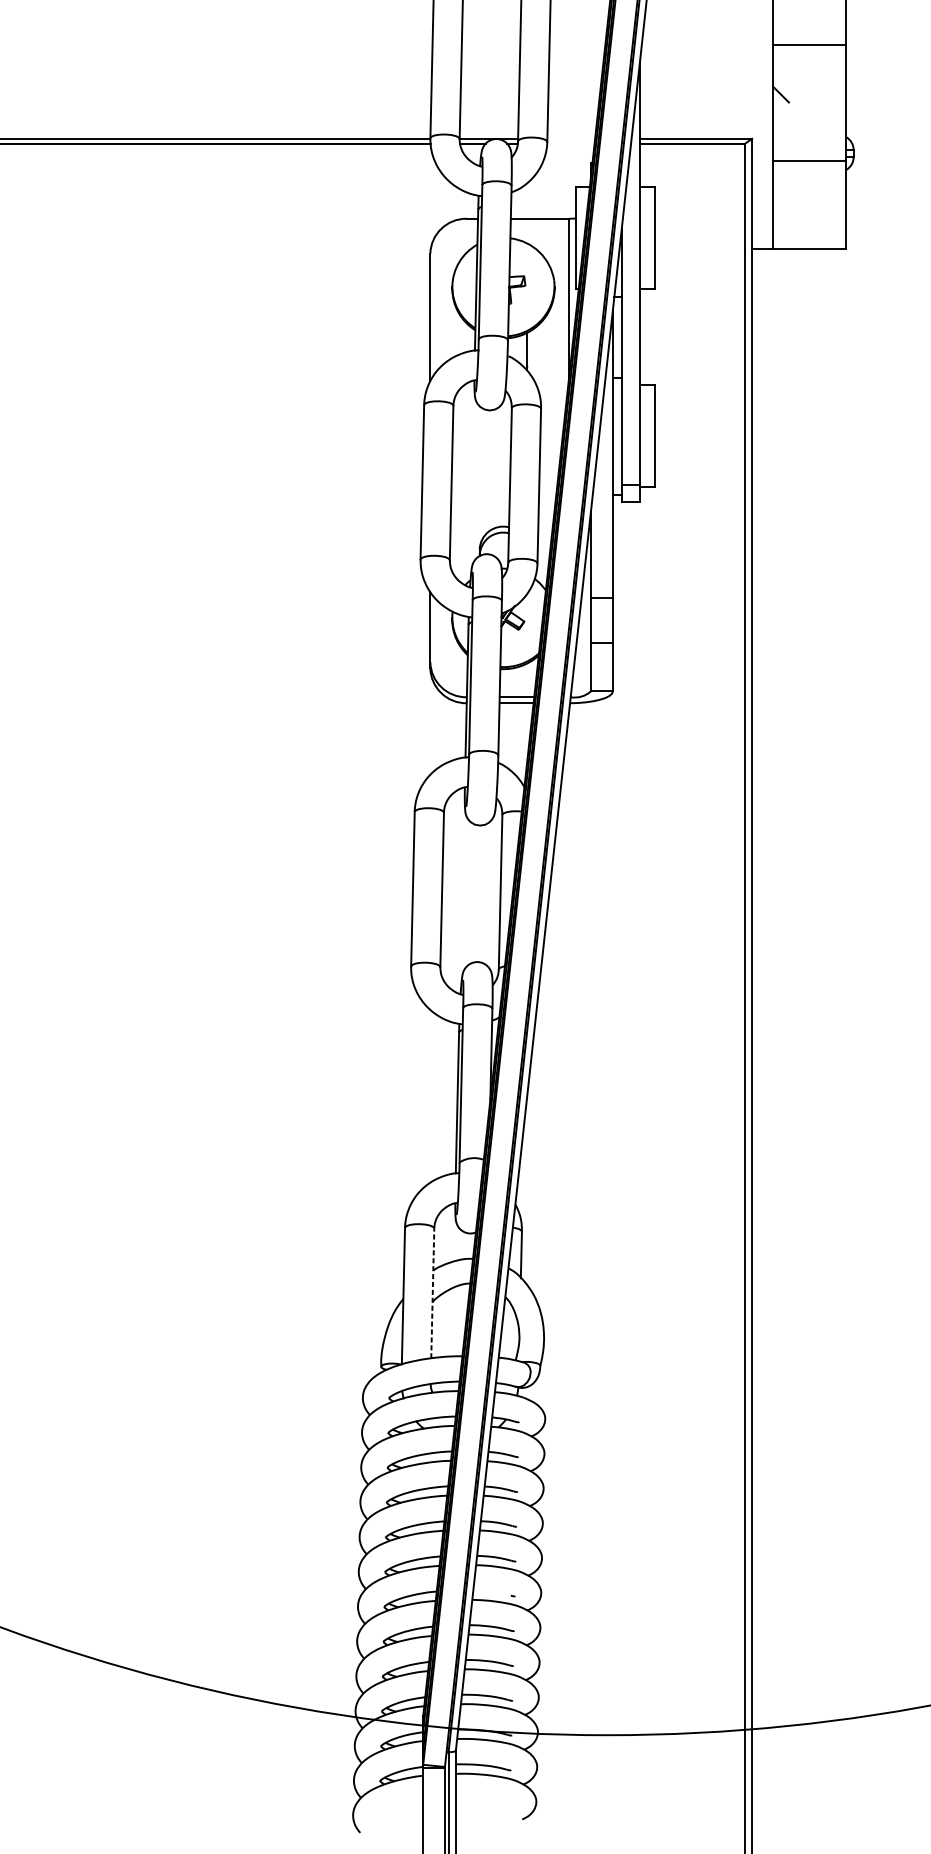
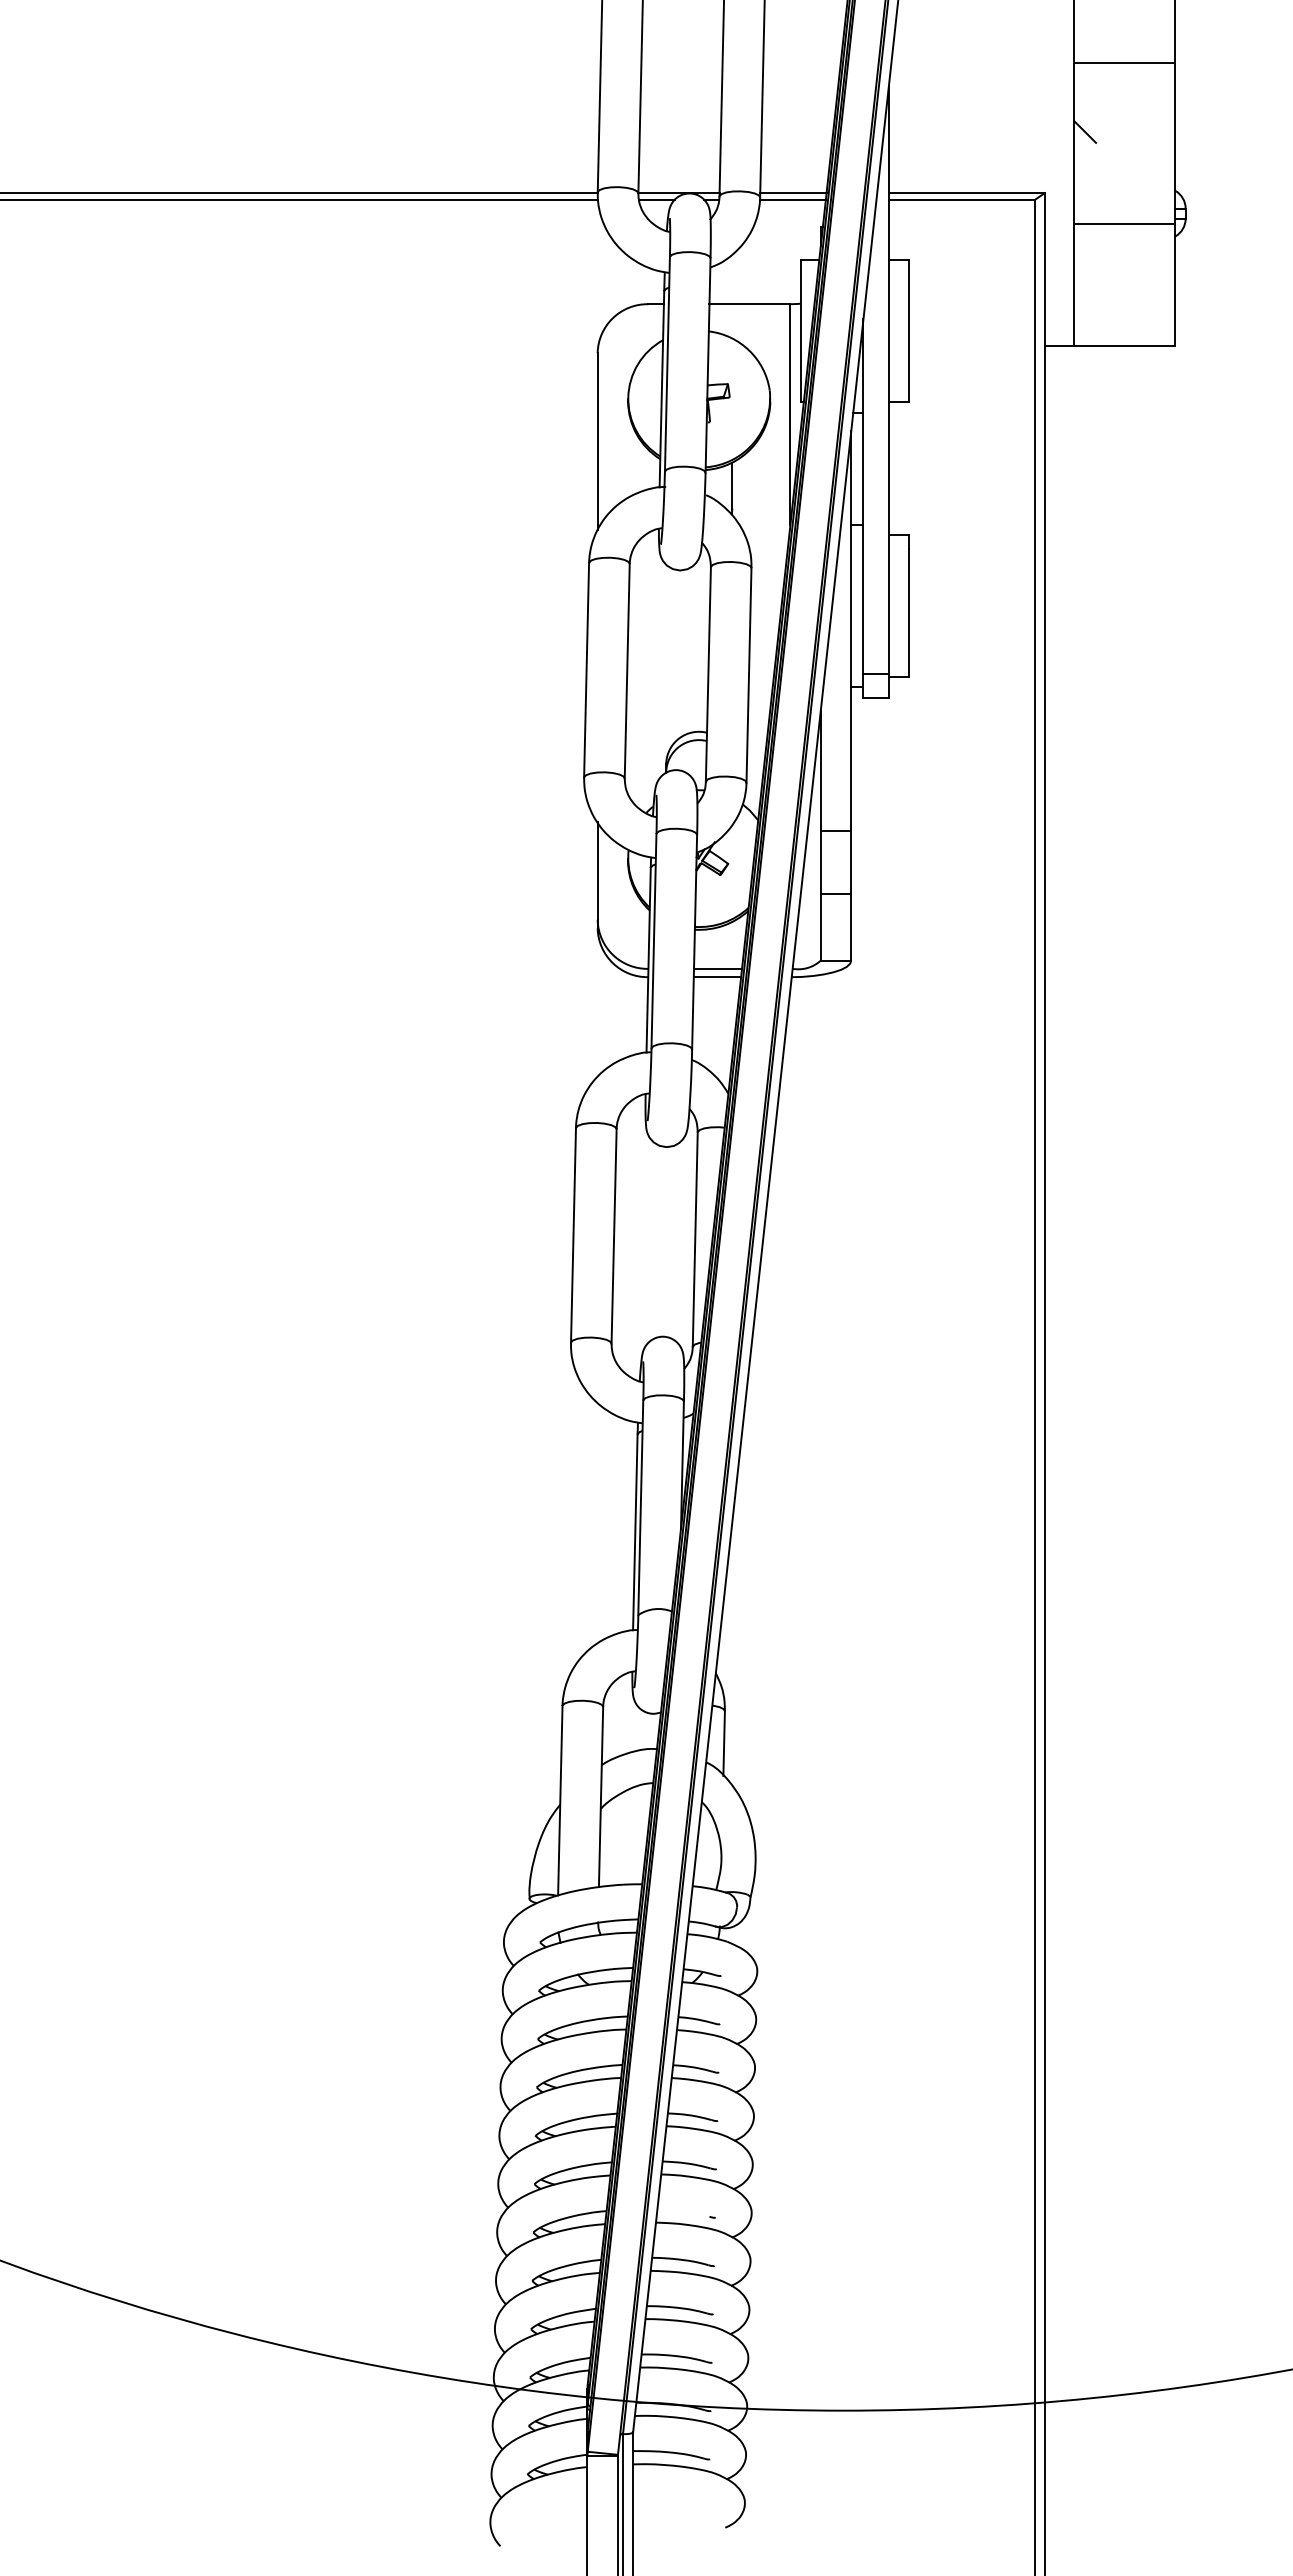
line: (571, 139) -> (793, 193), added
line: (570, 144) -> (792, 200), added
line: (433, 1293) -> (601, 1796), dashed -> solid

